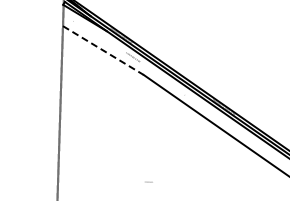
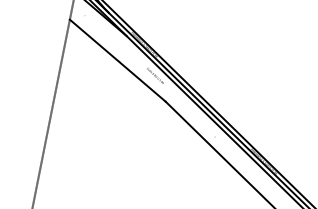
line: (103, 50) -> (117, 60), dashed -> solid

